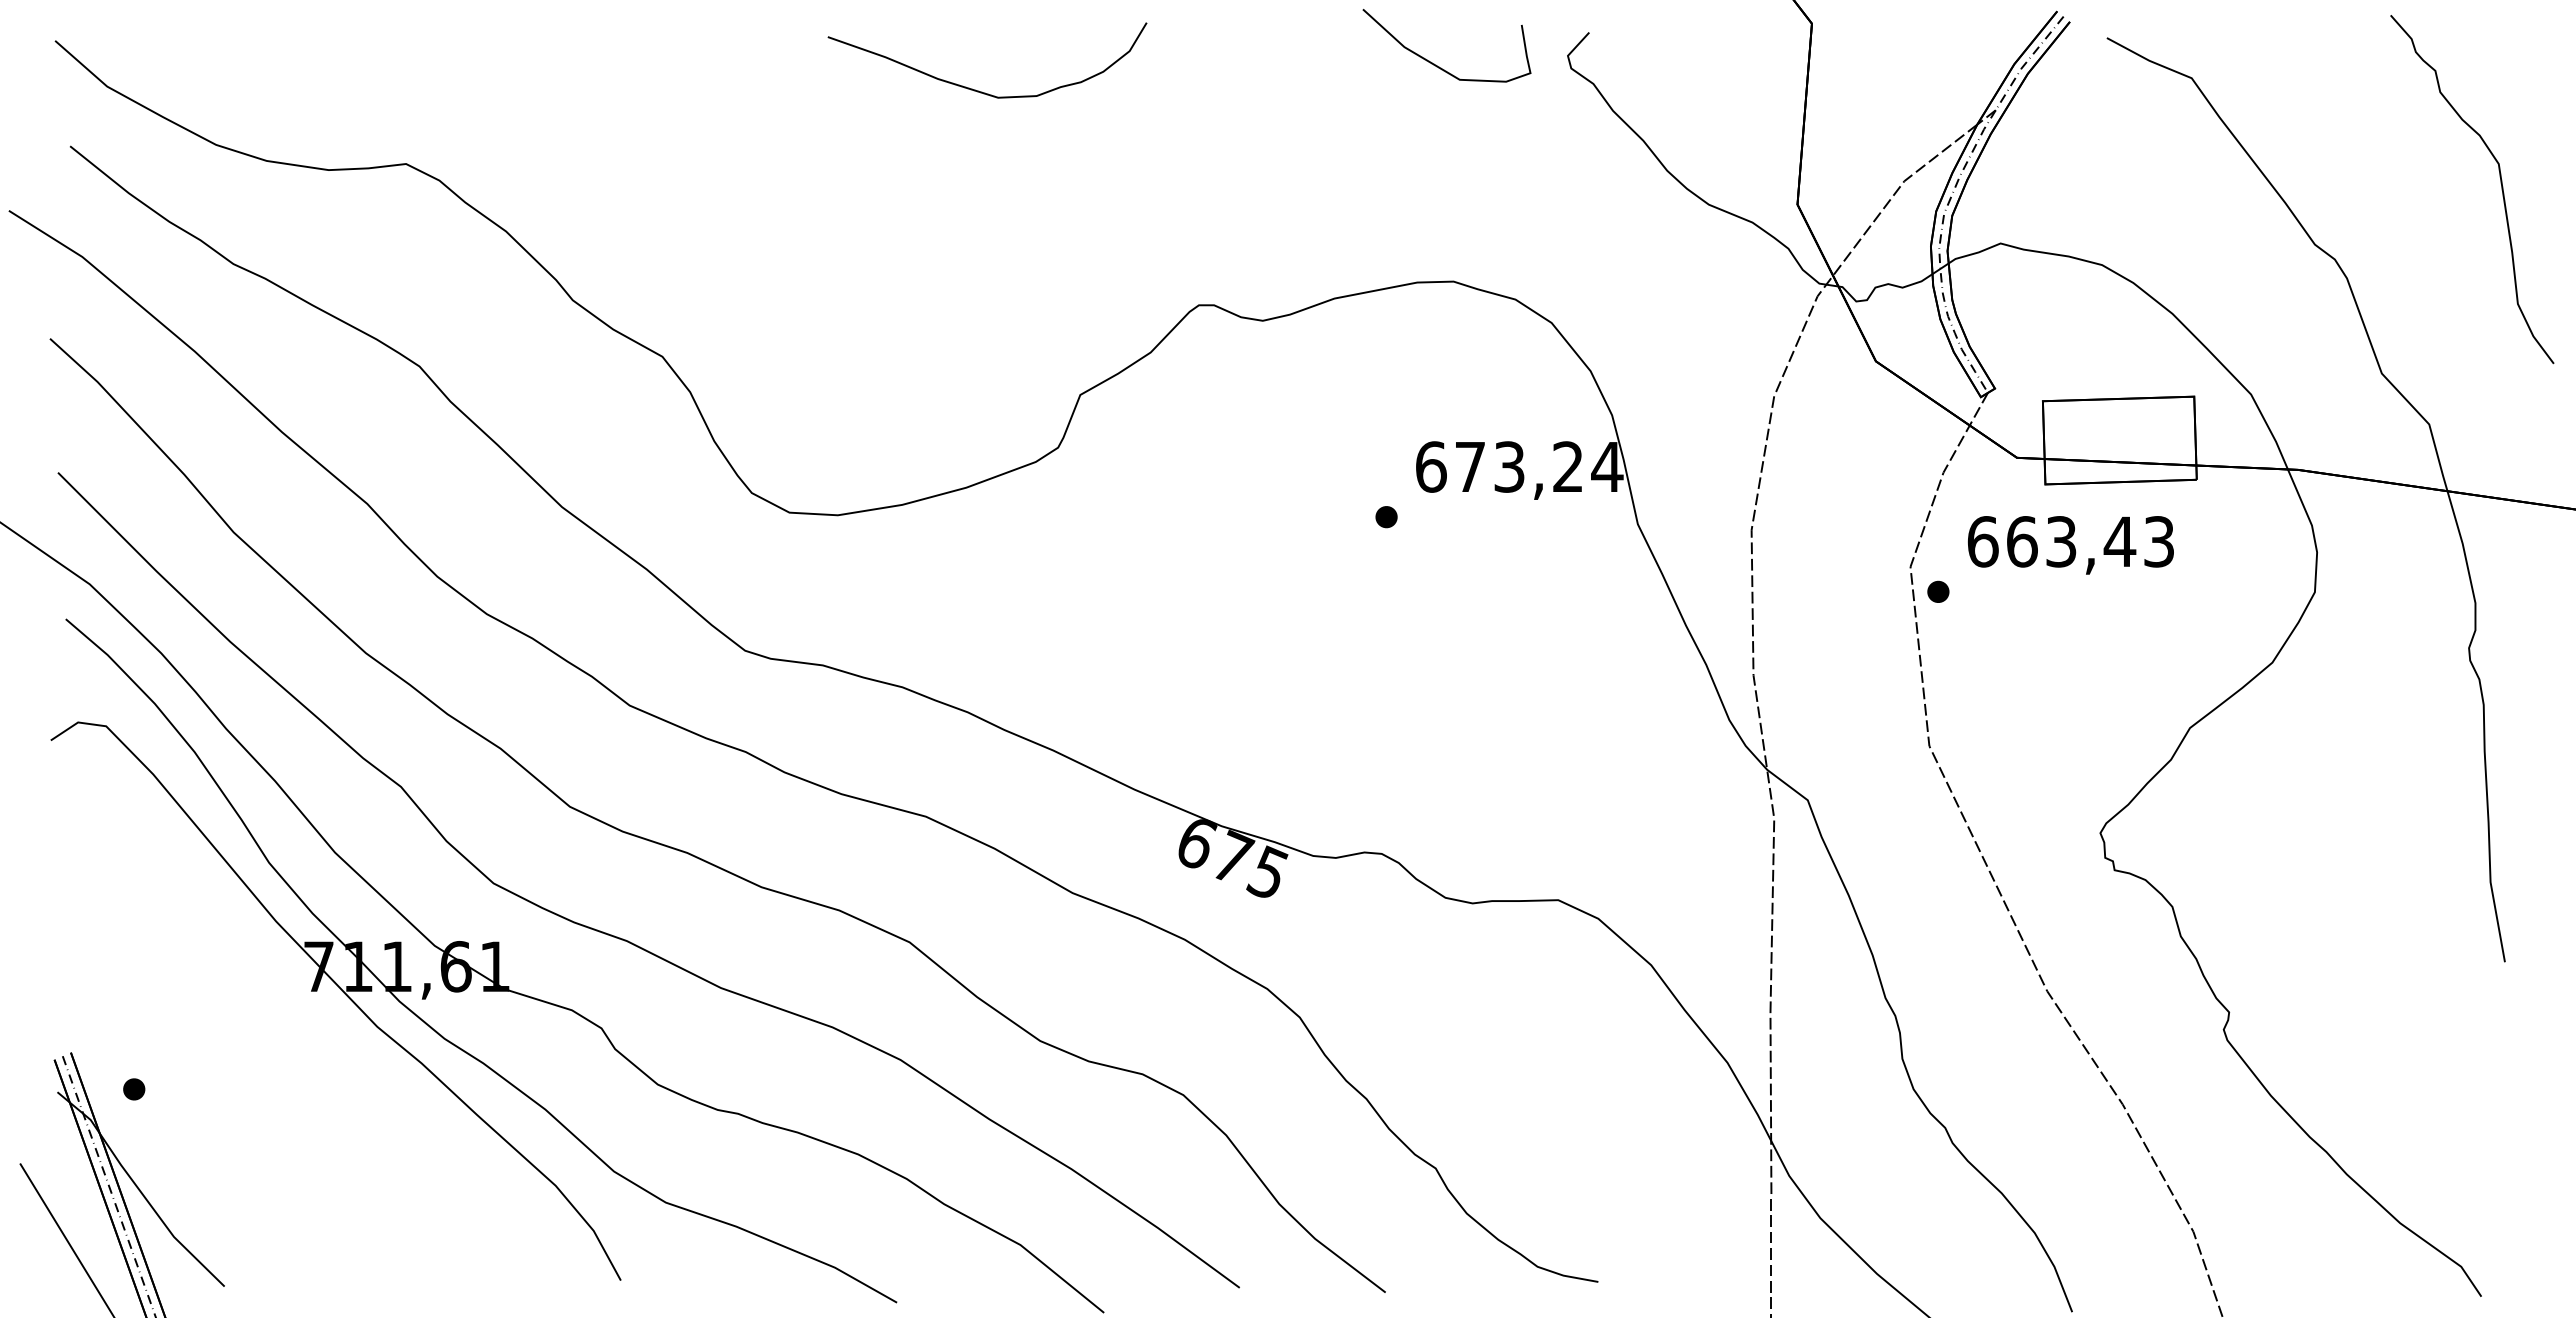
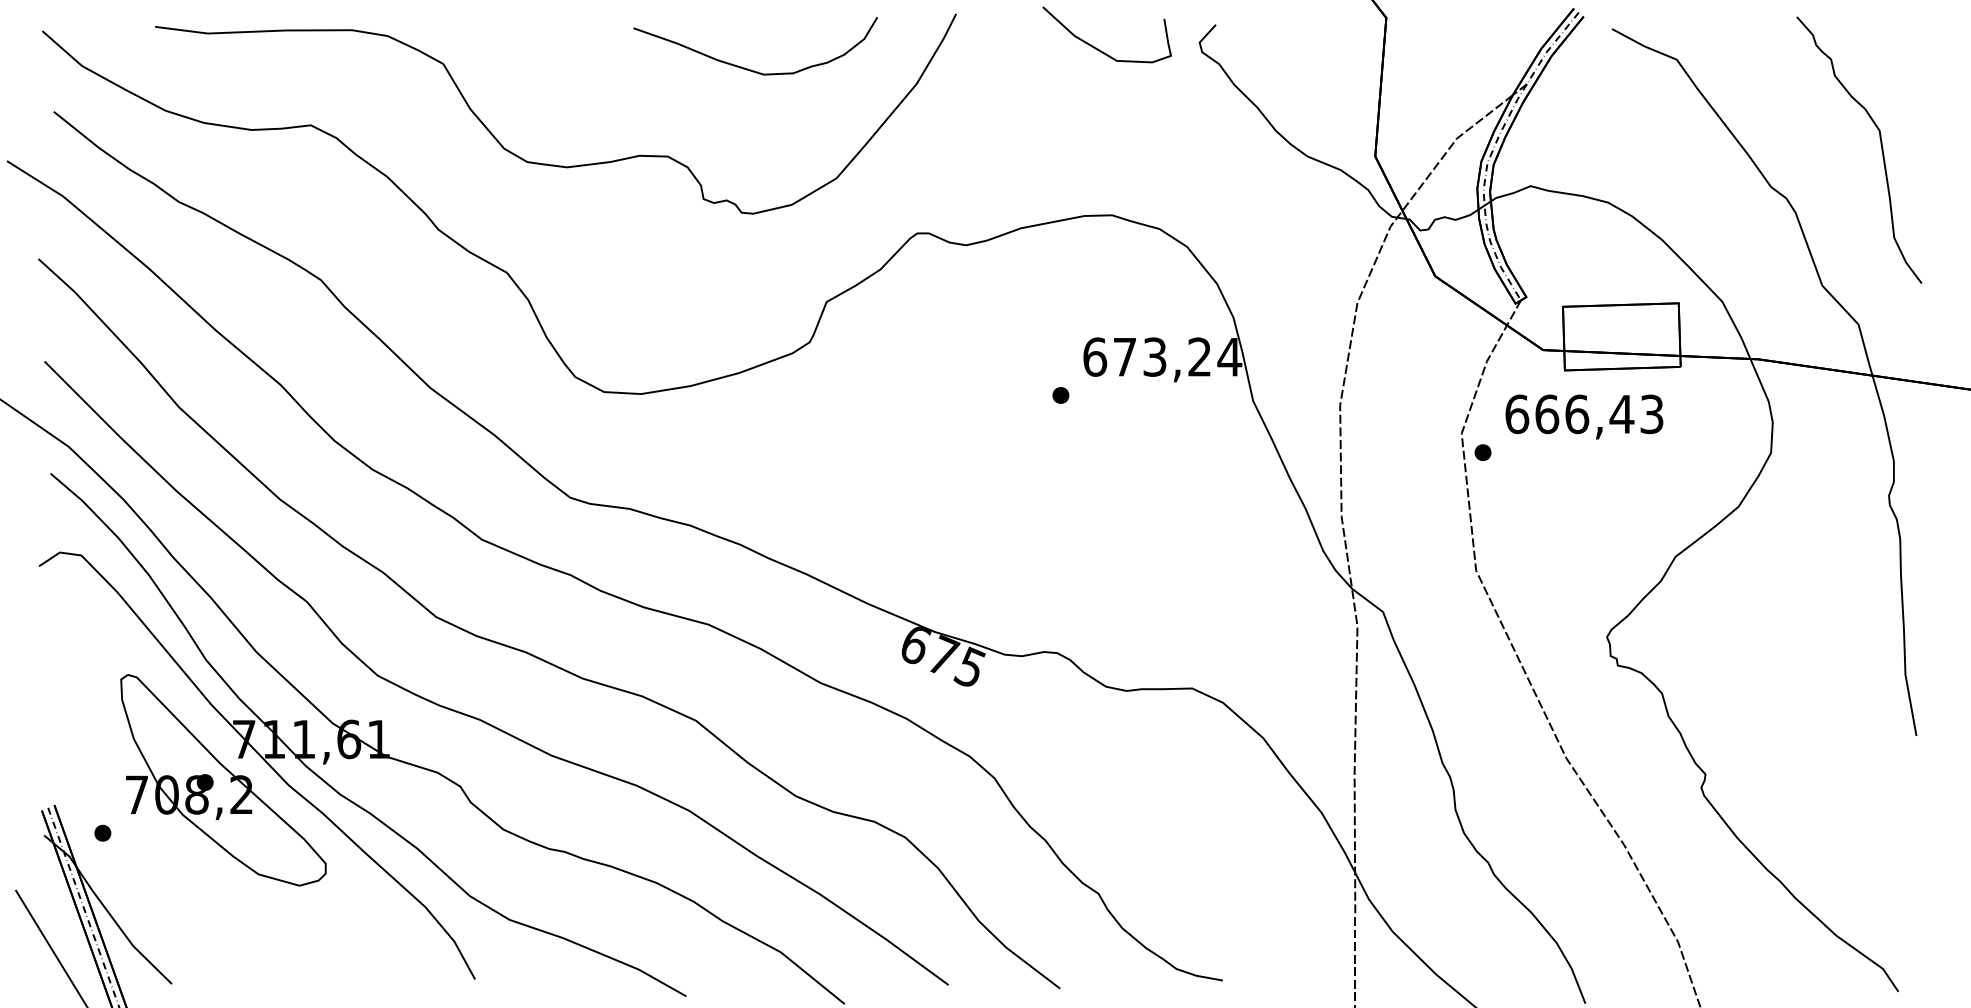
curve: (2500, 183) -> (1880, 145), moved
curve: (716, 214) -> (548, 163), added
text: (2061, 541) -> (1577, 414), 663,43 -> 666,43
part: (291, 1019) -> (223, 779), added

